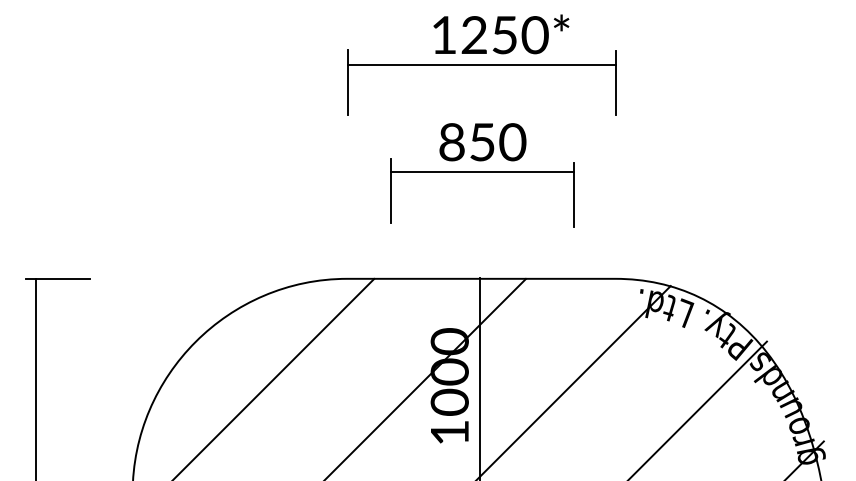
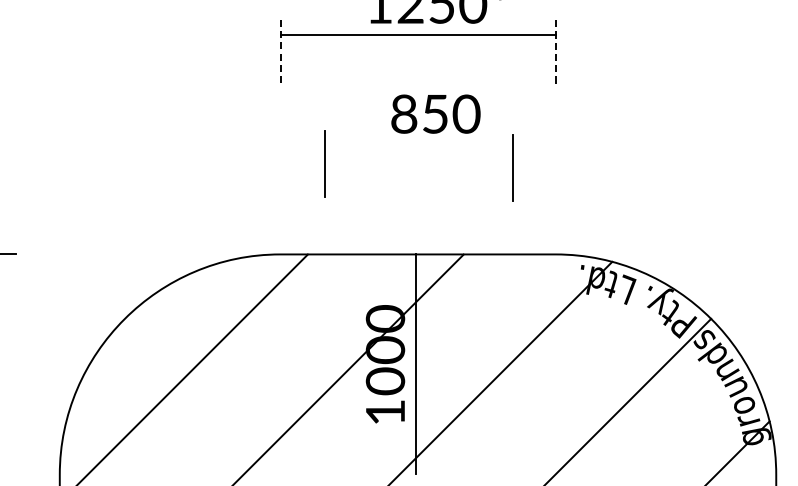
line: (347, 82) -> (280, 52), solid -> dashed
line: (615, 83) -> (555, 53), solid -> dashed
text: (482, 142) -> (435, 114), moved
line: (482, 171) -> (419, 144), removed

